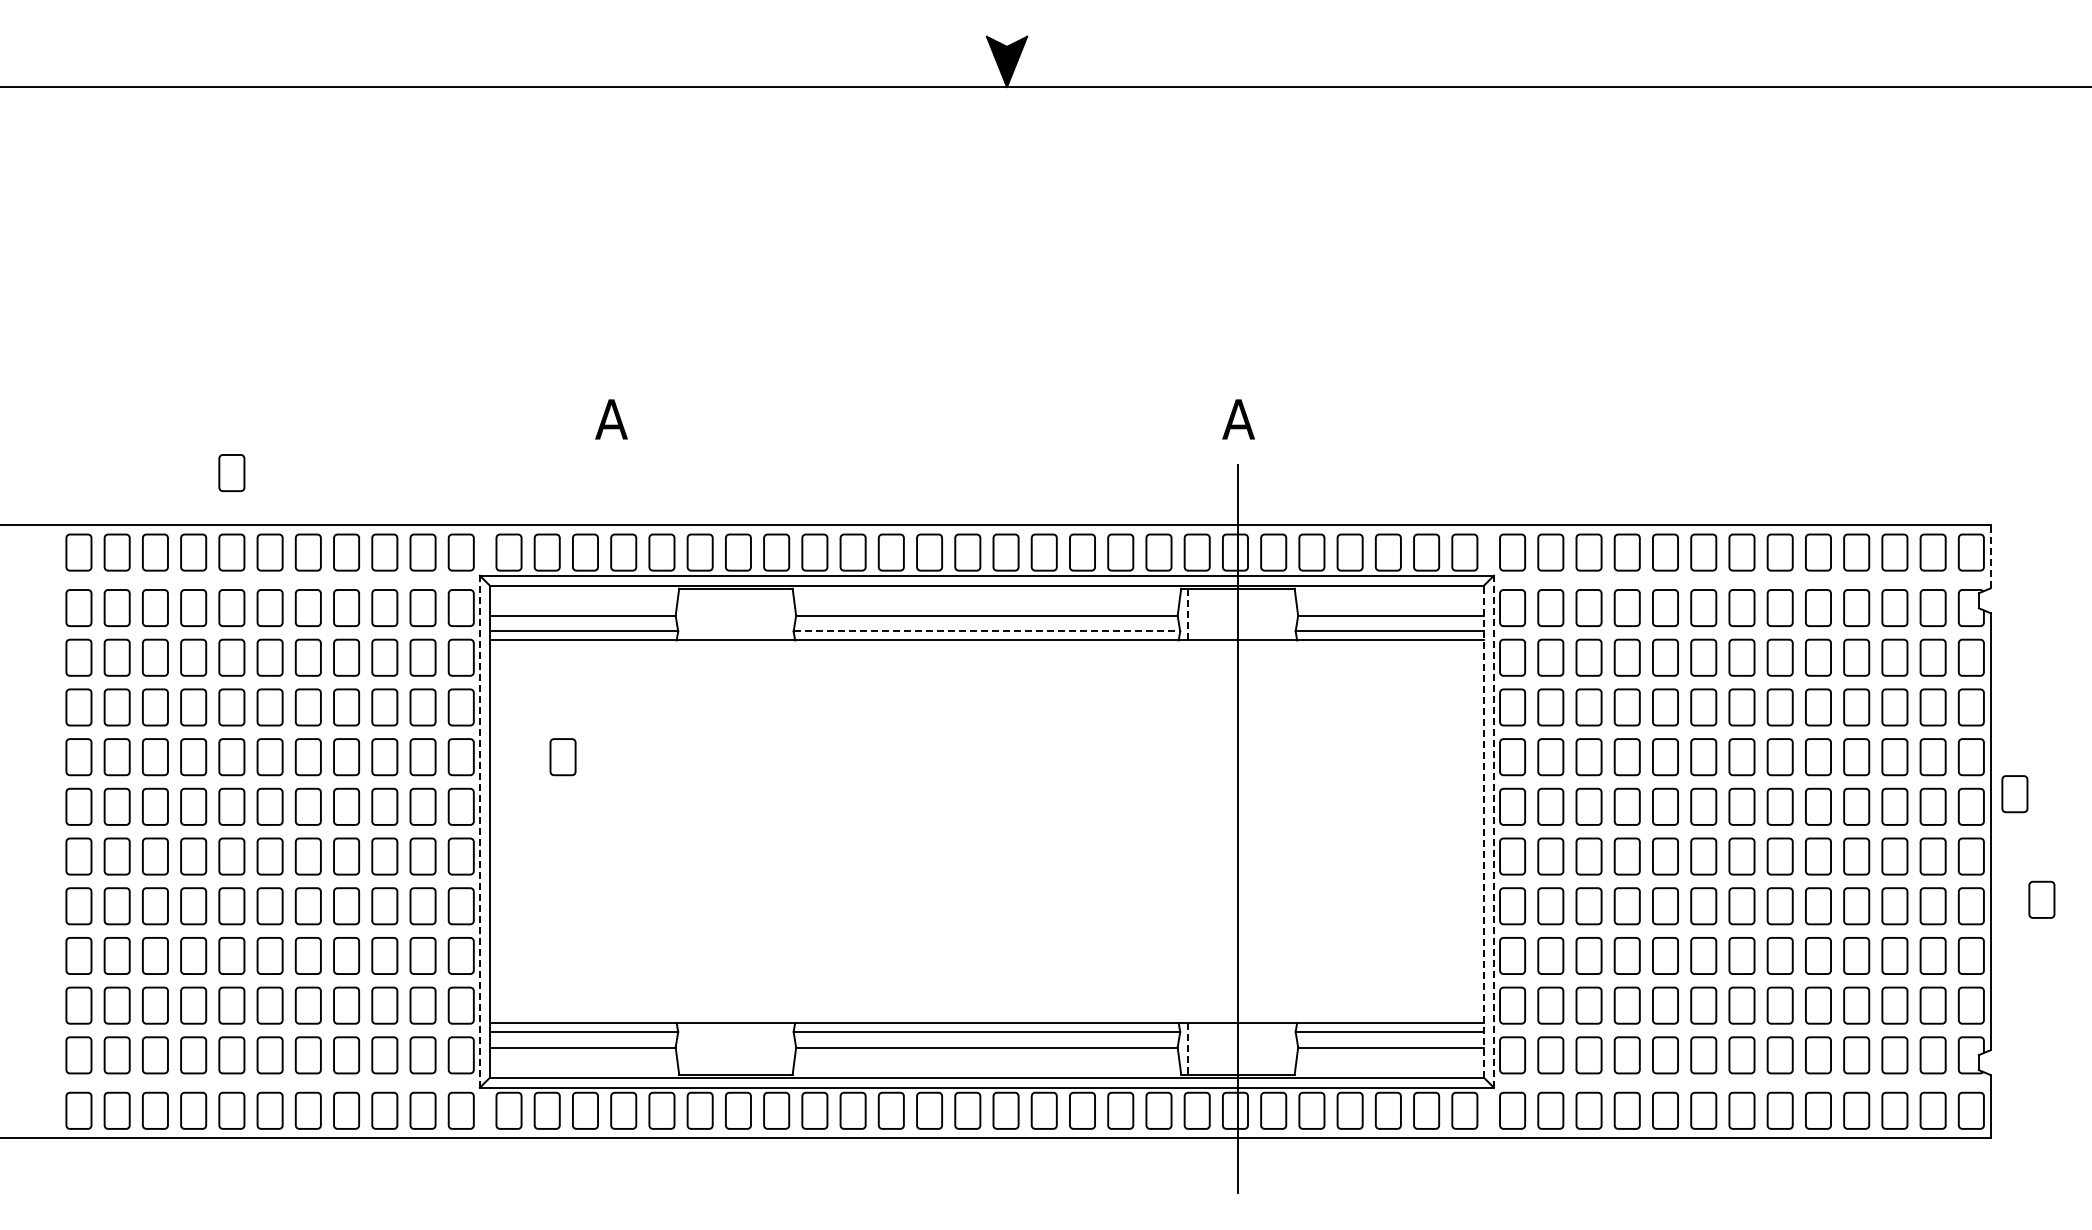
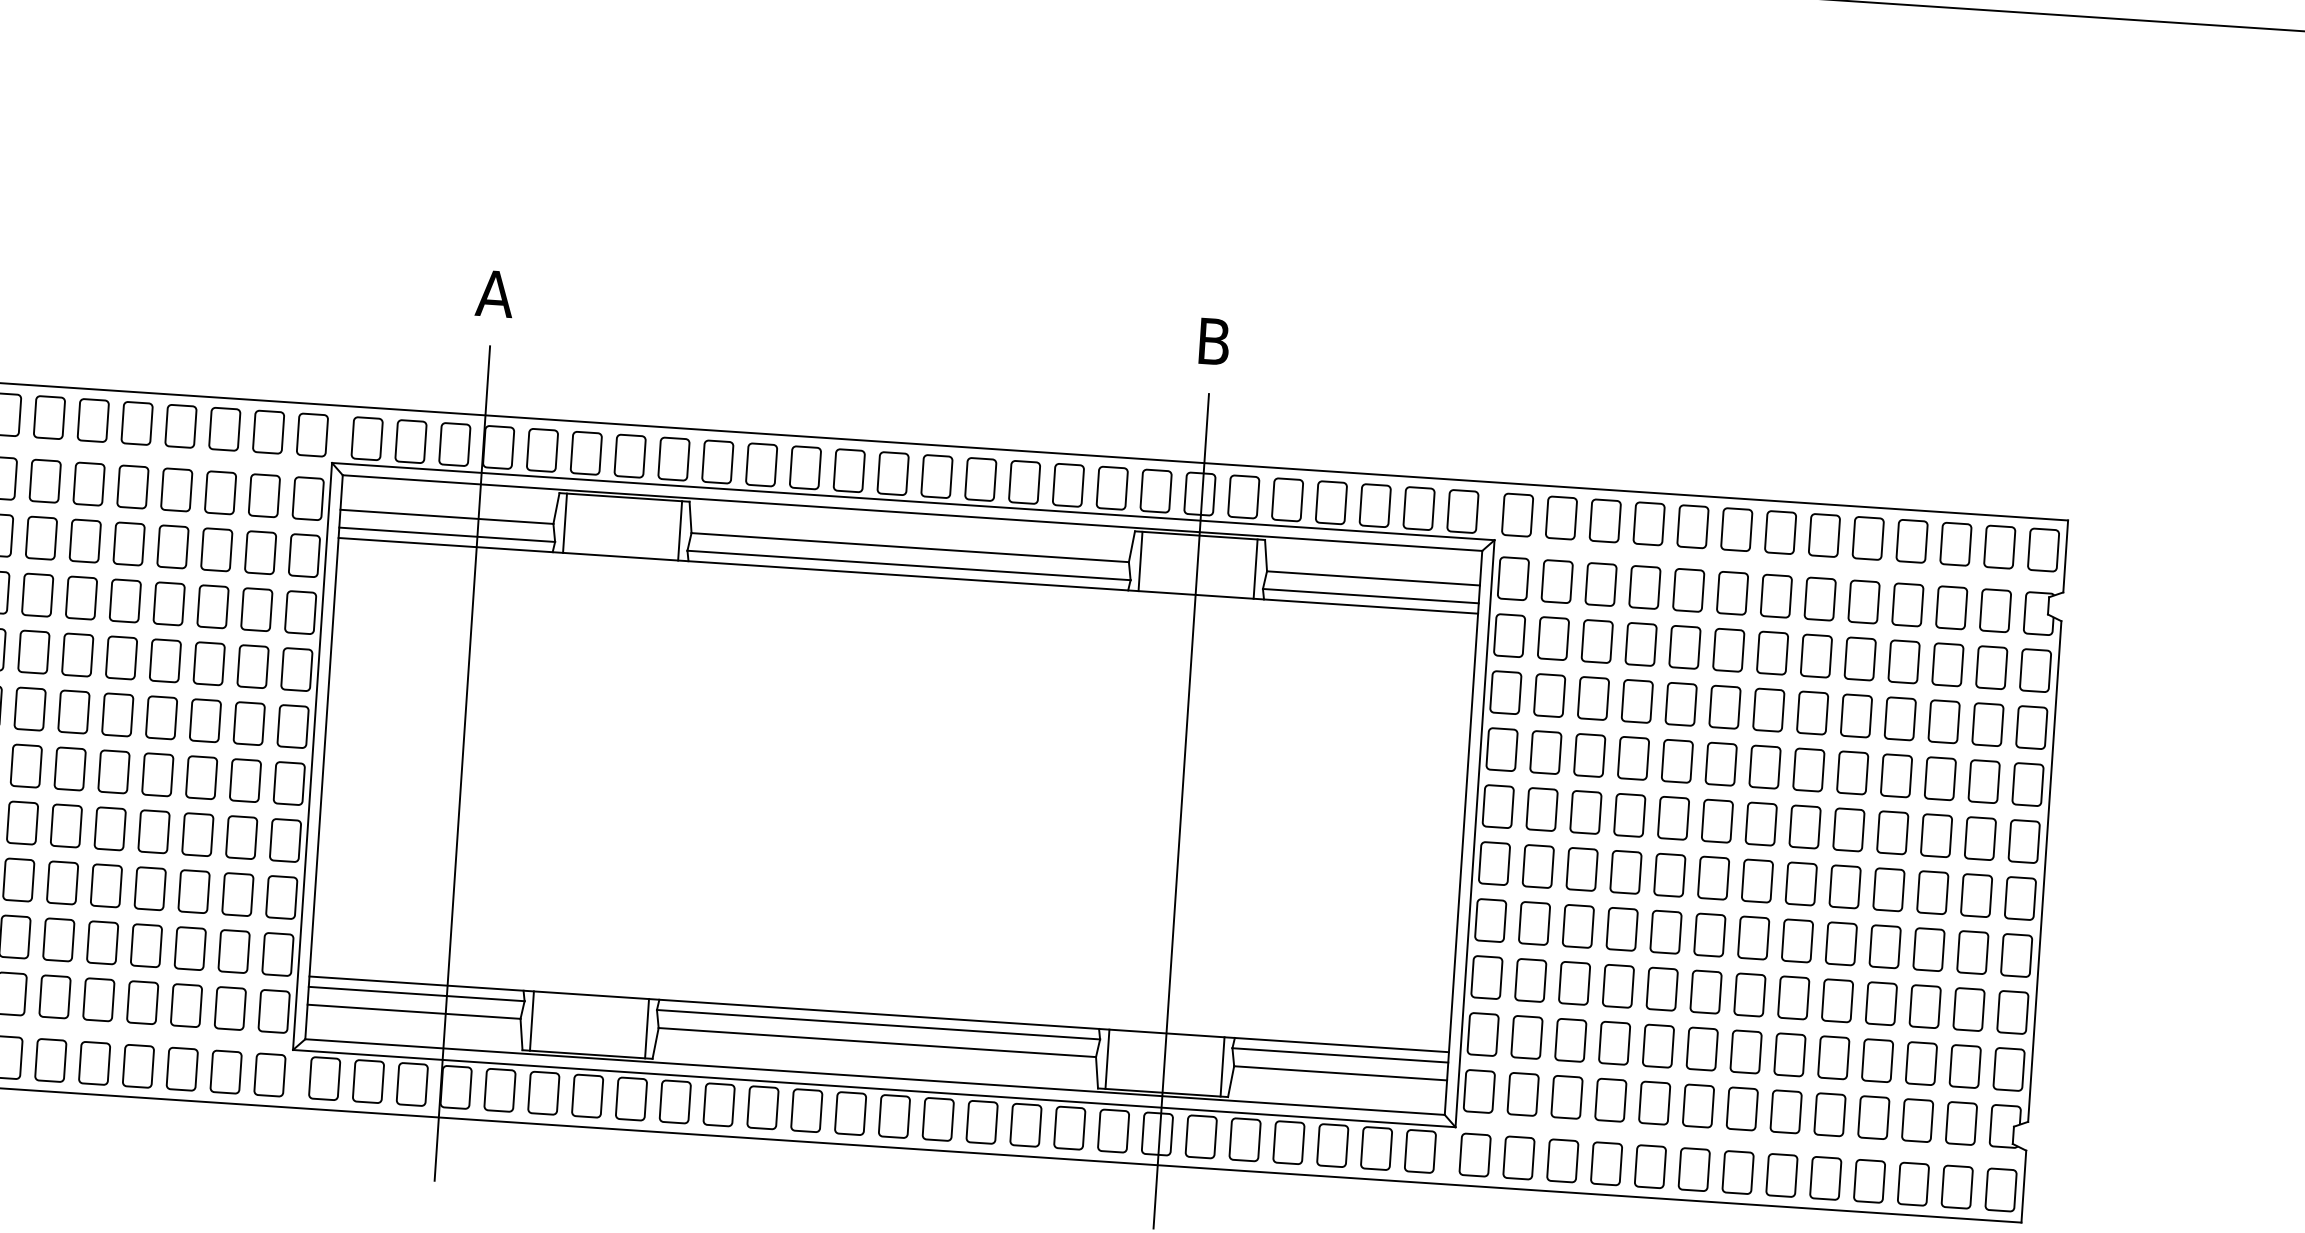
text: (1238, 419) -> (1213, 341), A -> B
part: (231, 472) -> (55, 325), removed
line: (1990, 556) -> (2065, 556), dashed -> solid
line: (685, 614) -> (564, 523), added
line: (786, 614) -> (680, 530), added
line: (1187, 614) -> (1140, 561), dashed -> solid
line: (1288, 614) -> (1256, 569), added
line: (987, 631) -> (909, 565), dashed -> solid
part: (562, 757) -> (412, 677), removed
part: (2014, 794) -> (2074, 830), removed
line: (610, 829) -> (462, 763), added
line: (479, 831) -> (312, 756), dashed -> solid
line: (1483, 831) -> (1463, 832), dashed -> solid
line: (1493, 831) -> (1474, 833), dashed -> solid
part: (2041, 899) -> (2097, 953), removed
line: (685, 1048) -> (531, 1020), added
line: (786, 1048) -> (647, 1028), added
line: (1187, 1048) -> (1107, 1058), dashed -> solid
line: (1288, 1048) -> (1222, 1066), added

